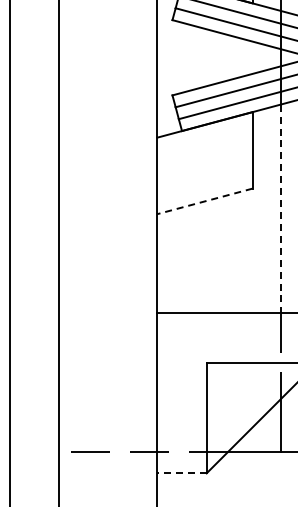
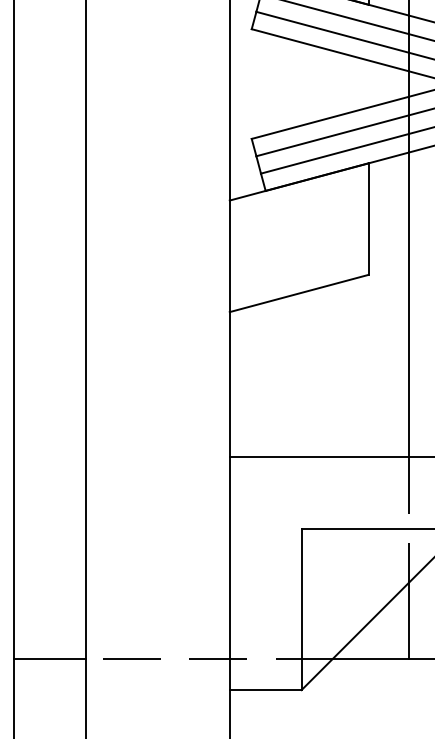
line: (204, 201) -> (298, 293), dashed -> solid
line: (280, 209) -> (409, 305), dashed -> solid
line: (33, 451) -> (49, 658), added
line: (182, 473) -> (266, 690), dashed -> solid

